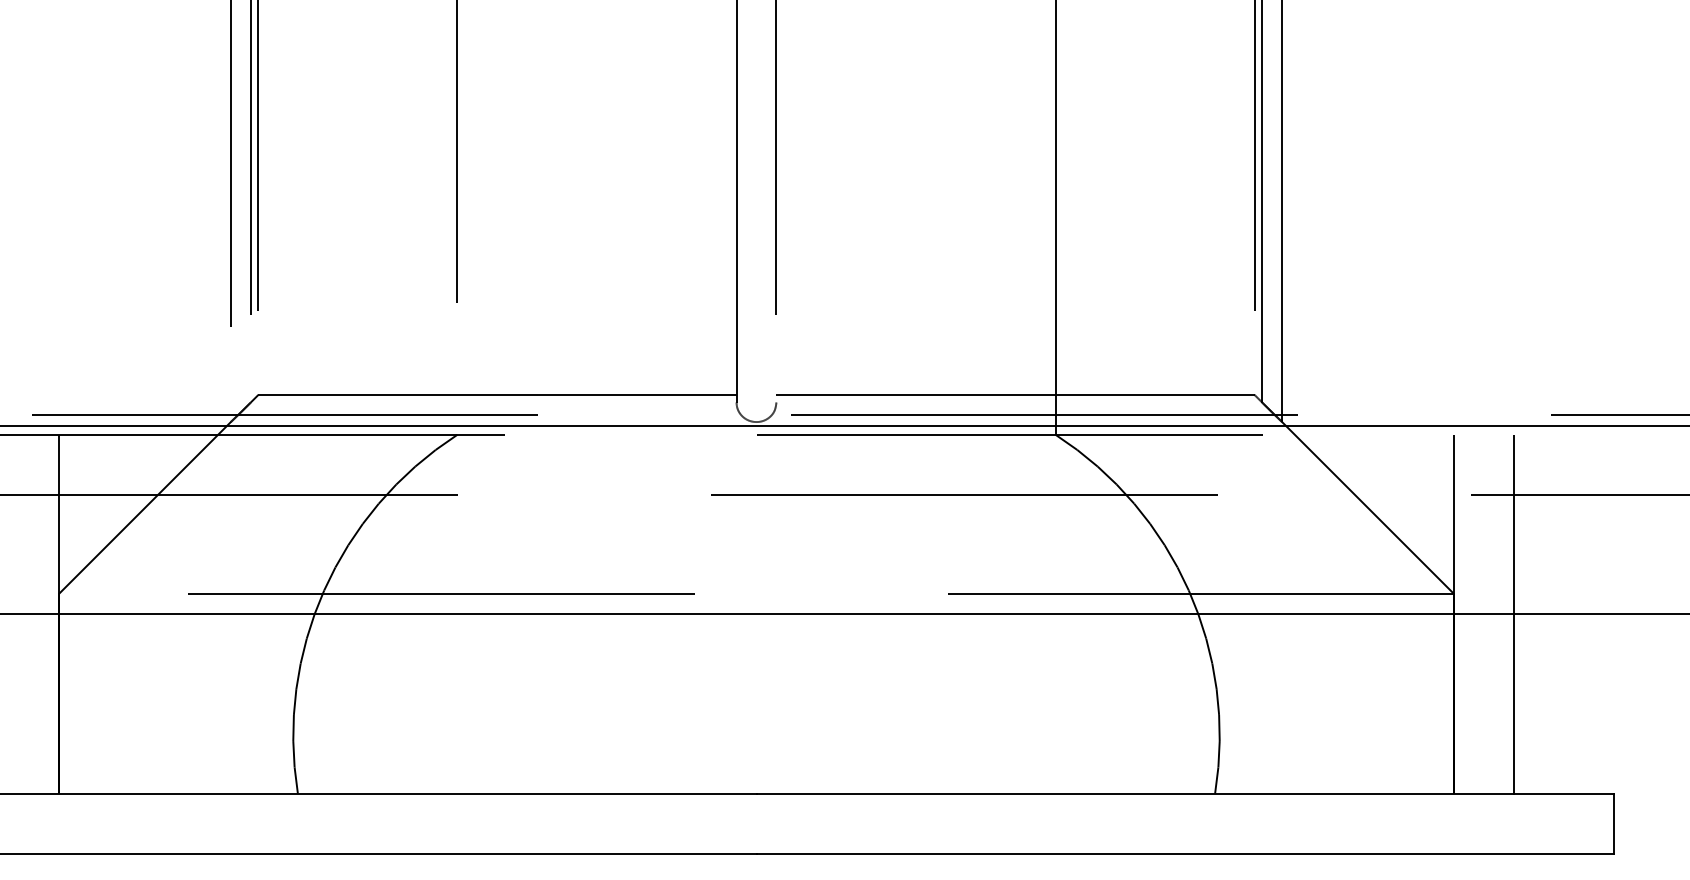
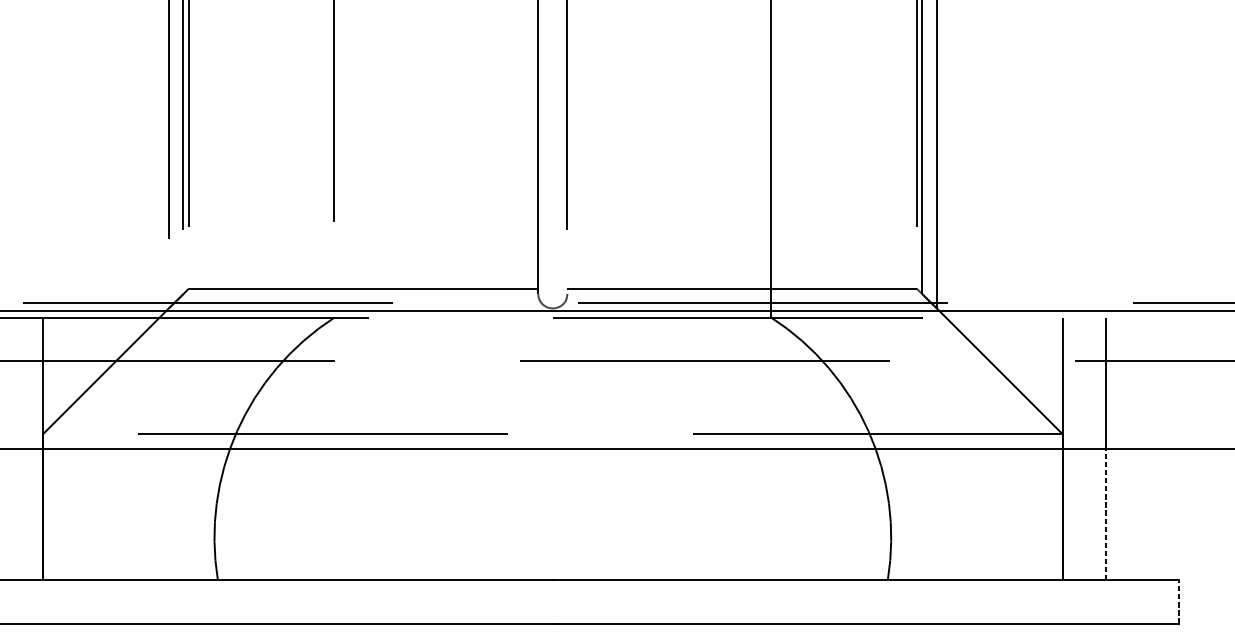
line: (1514, 703) -> (1106, 513), solid -> dashed
line: (1613, 823) -> (1178, 601), solid -> dashed

